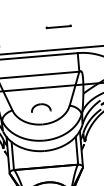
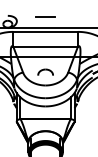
line: (58, 26) -> (45, 16), moved

